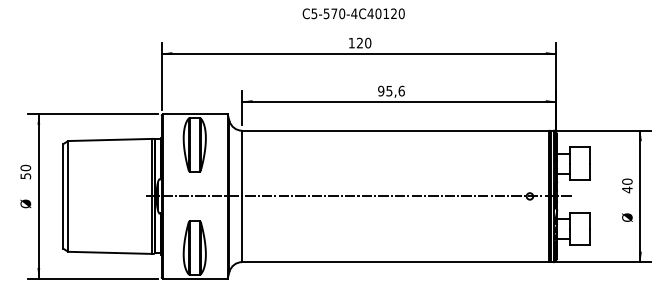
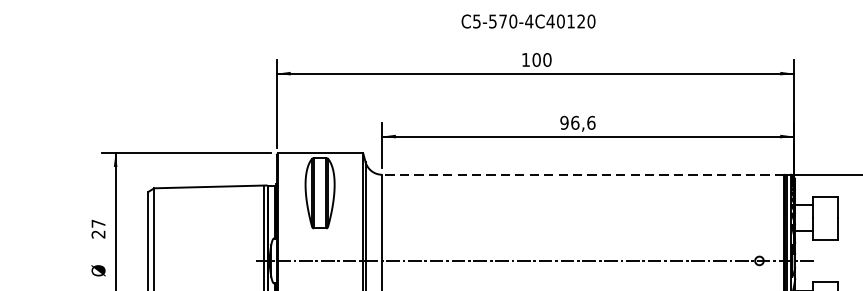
text: (359, 42) -> (536, 59), 120 -> 100
text: (389, 90) -> (575, 122), 95,6 -> 96,6
line: (394, 130) -> (581, 174), solid -> dashed
text: (25, 171) -> (98, 228), 50 -> 27

